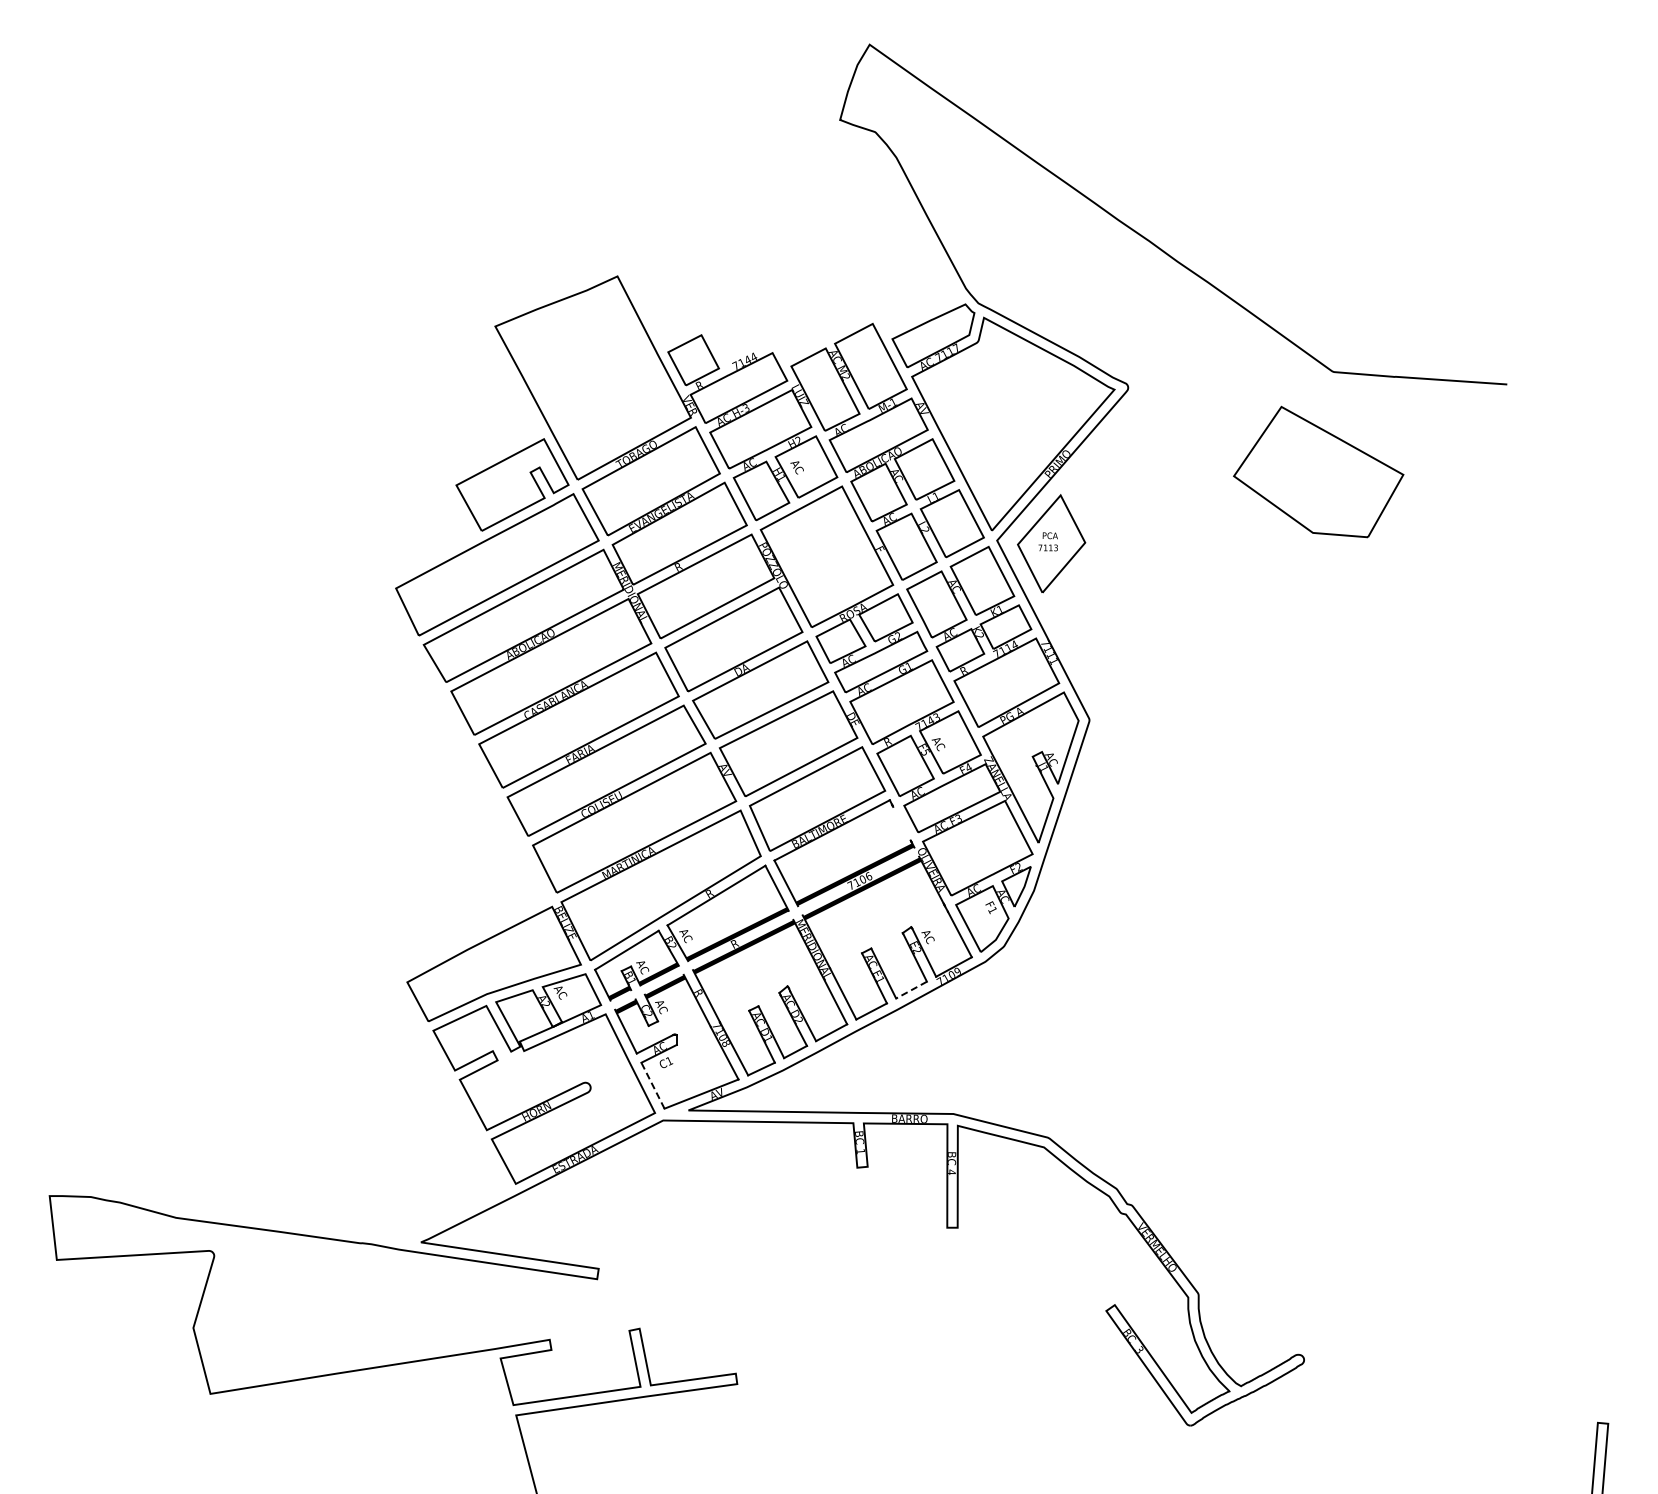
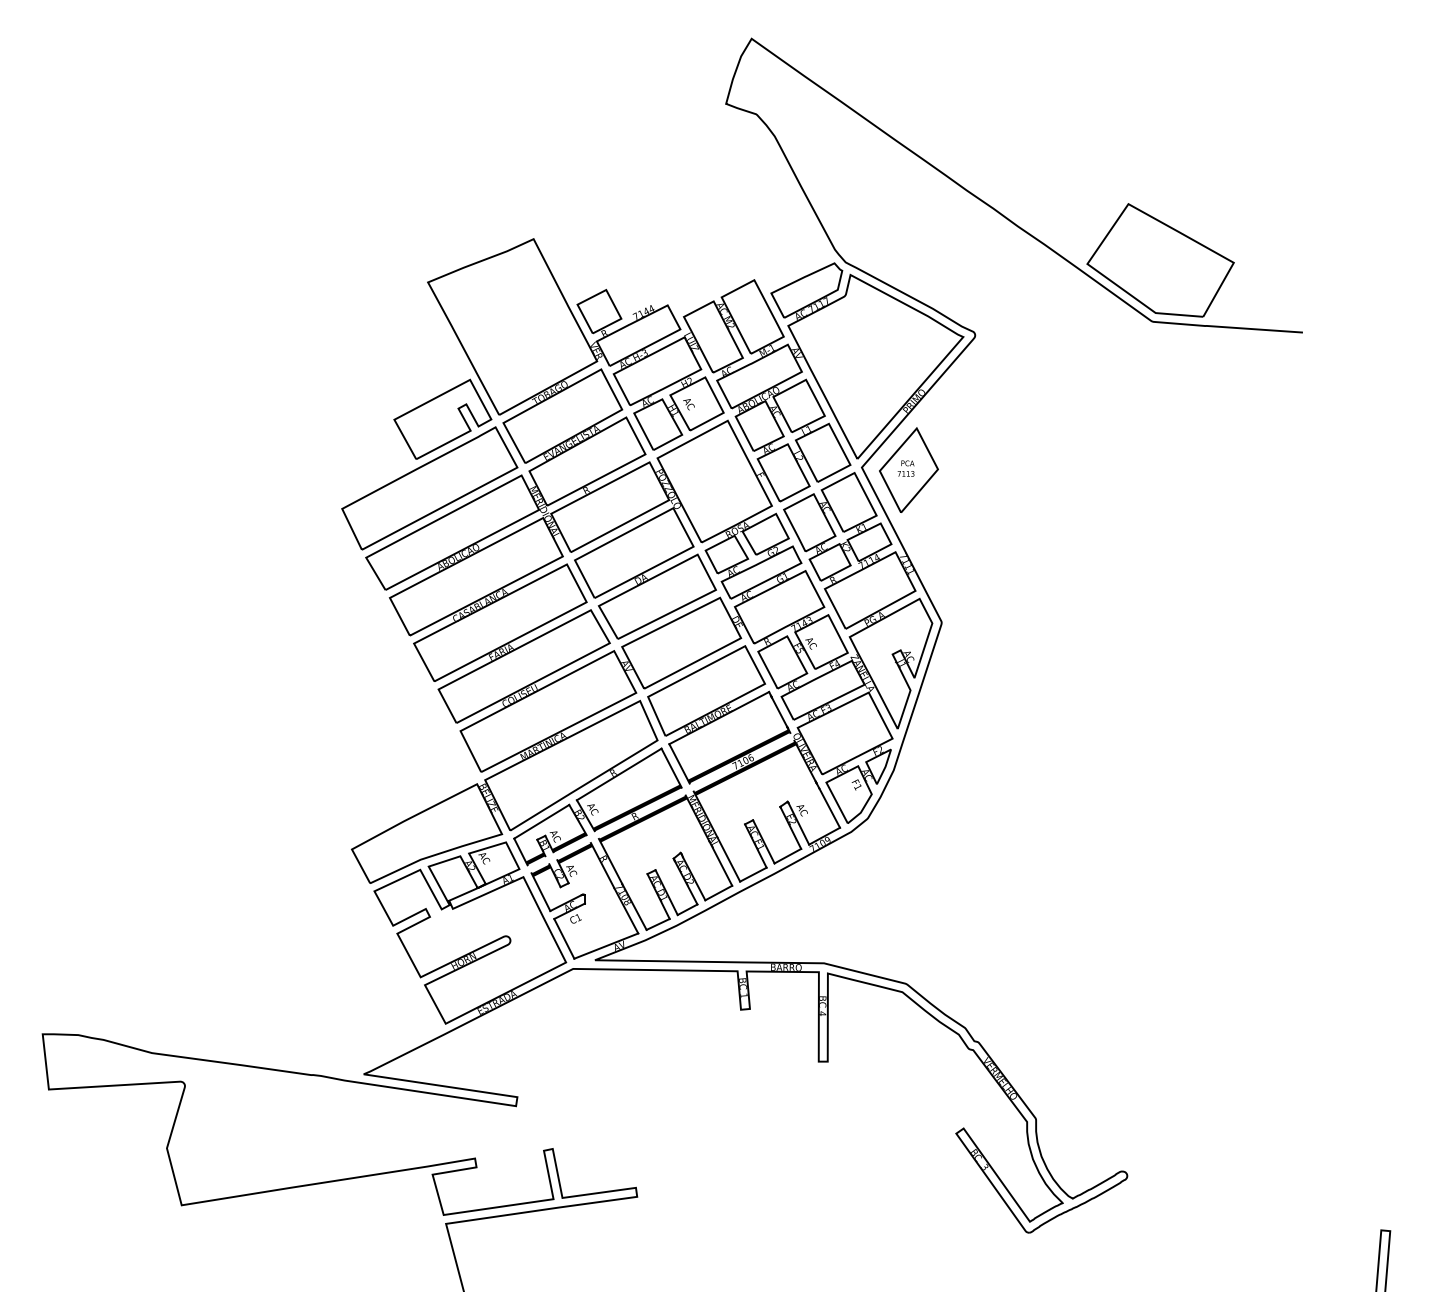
part: (1318, 471) -> (1160, 259), moved
line: (901, 823) -> (779, 712), added
line: (911, 990) -> (787, 856), dashed -> solid
line: (652, 1085) -> (563, 938), dashed -> solid

